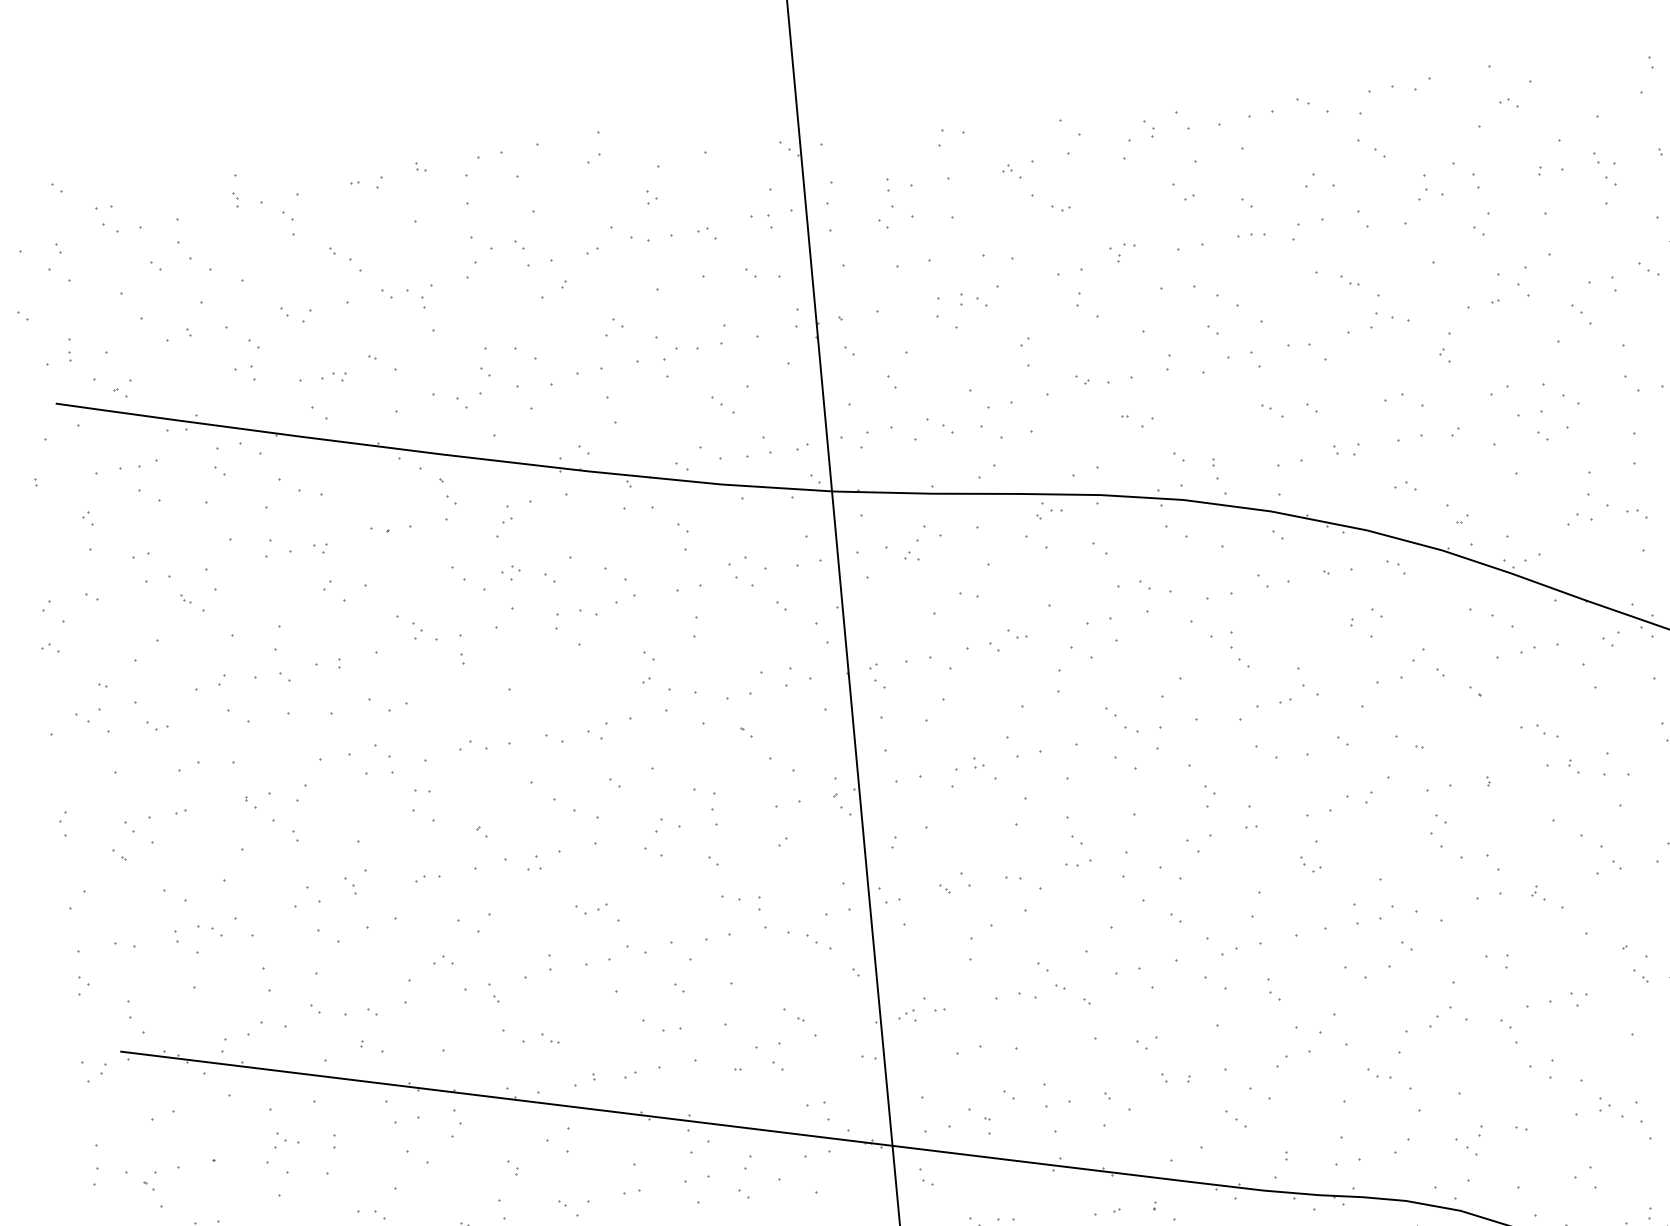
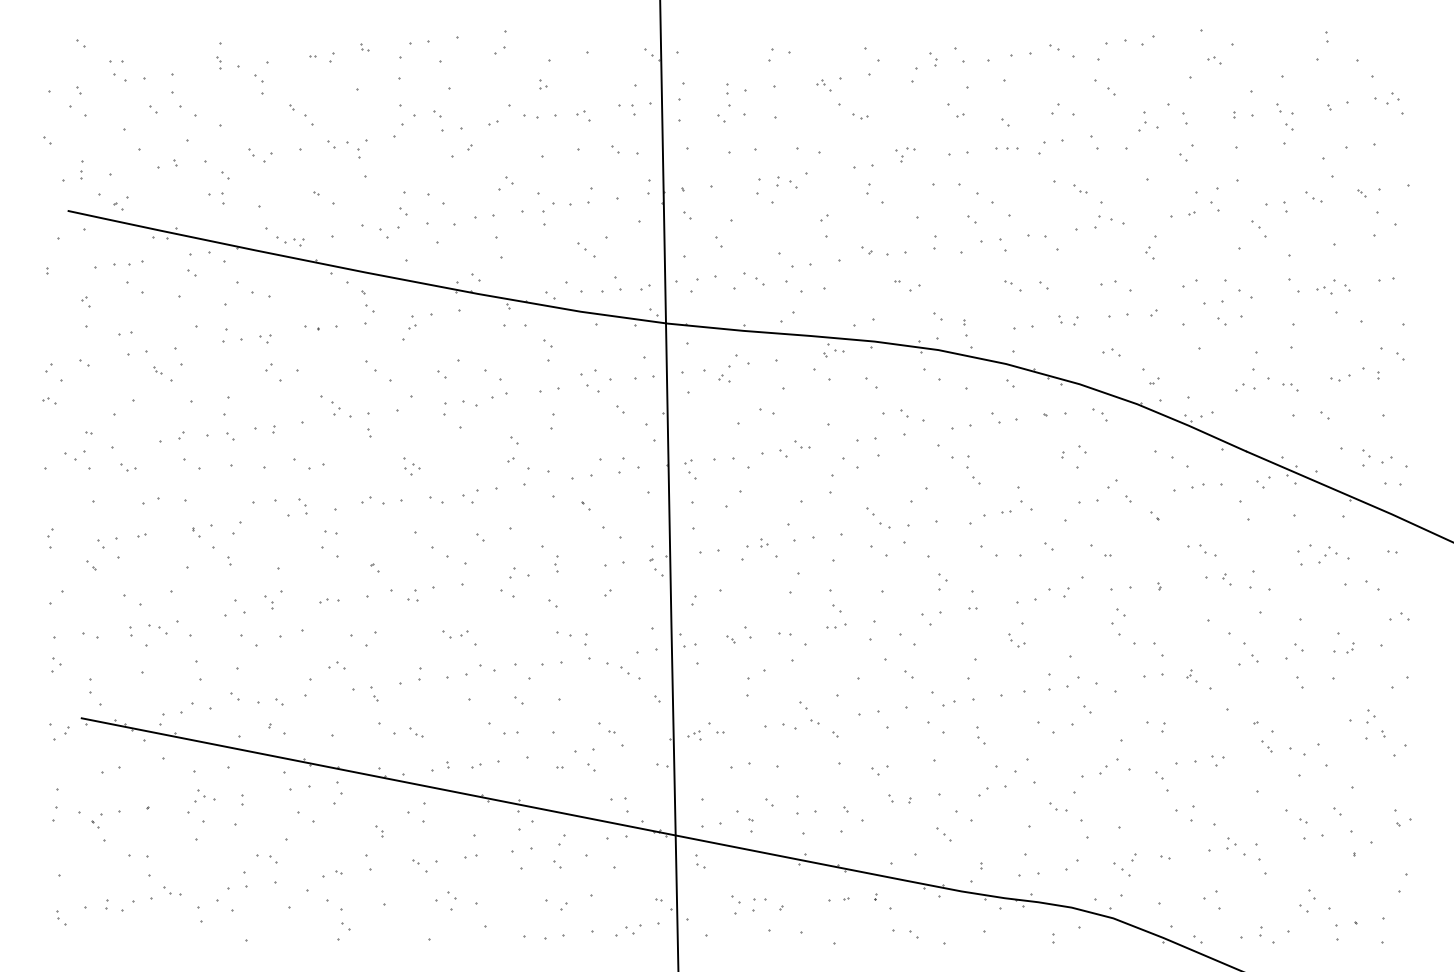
part: (334, 377) -> (294, 242), moved
part: (511, 572) -> (412, 469), moved
part: (384, 759) -> (302, 506), size x0.62
part: (714, 808) -> (556, 563), size x0.62

